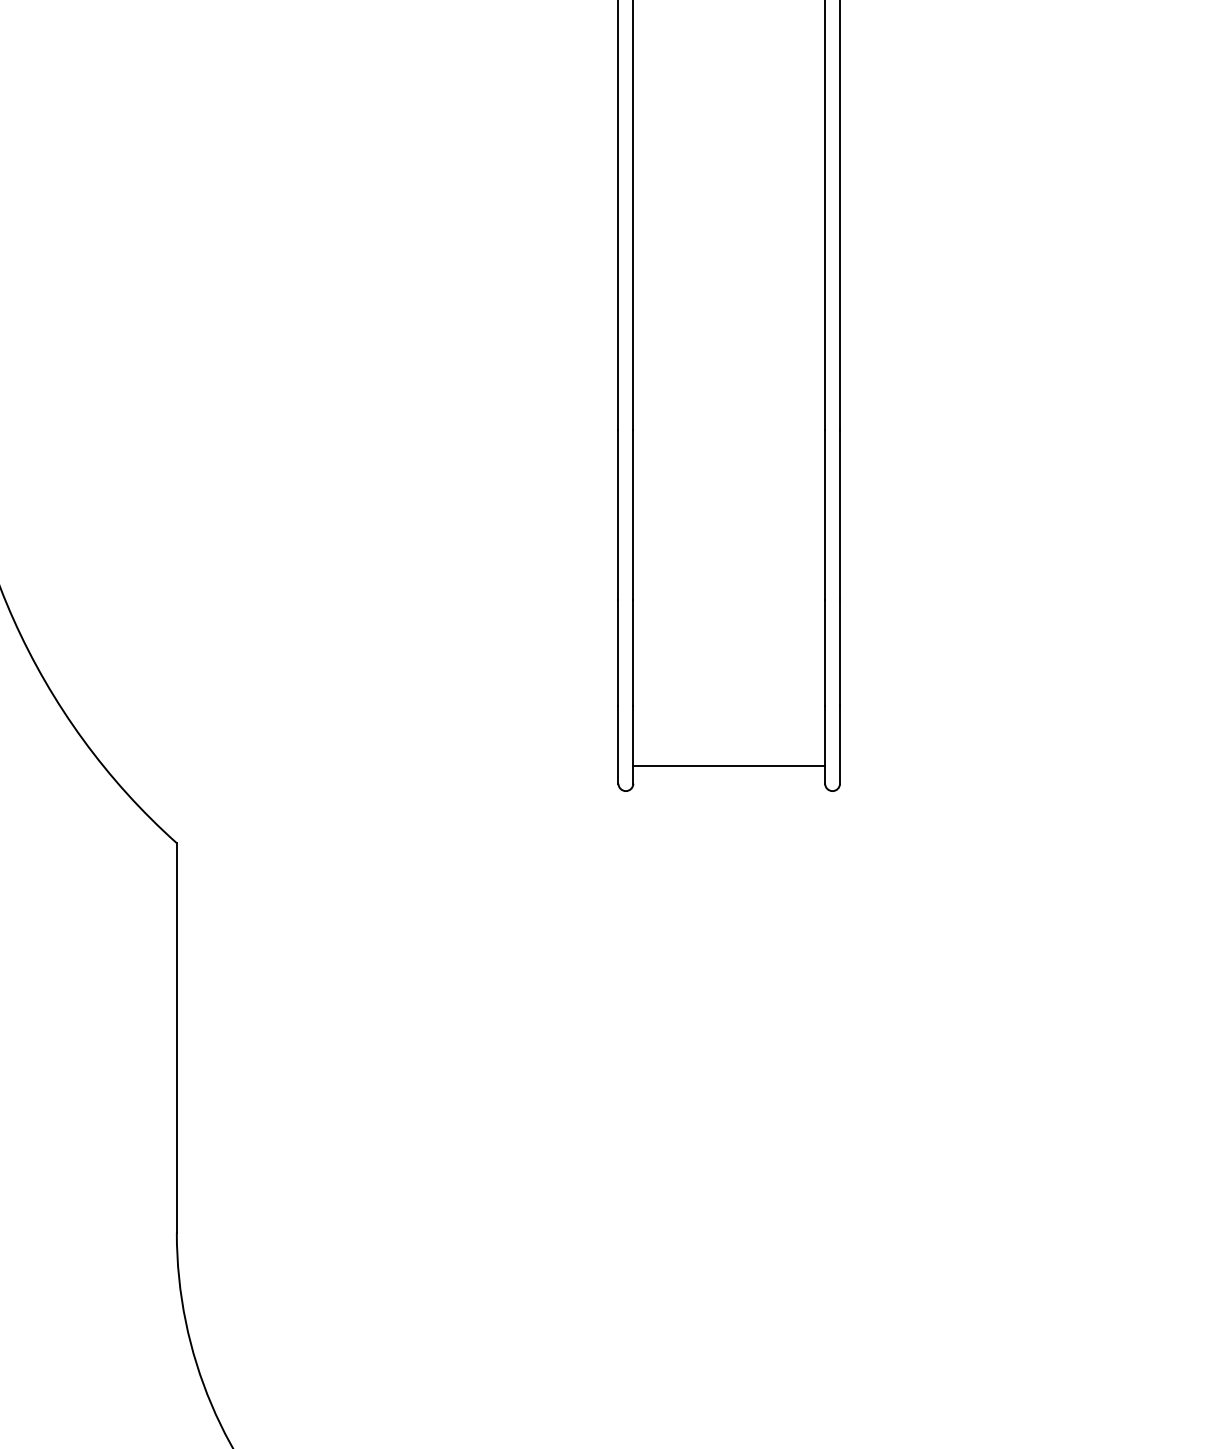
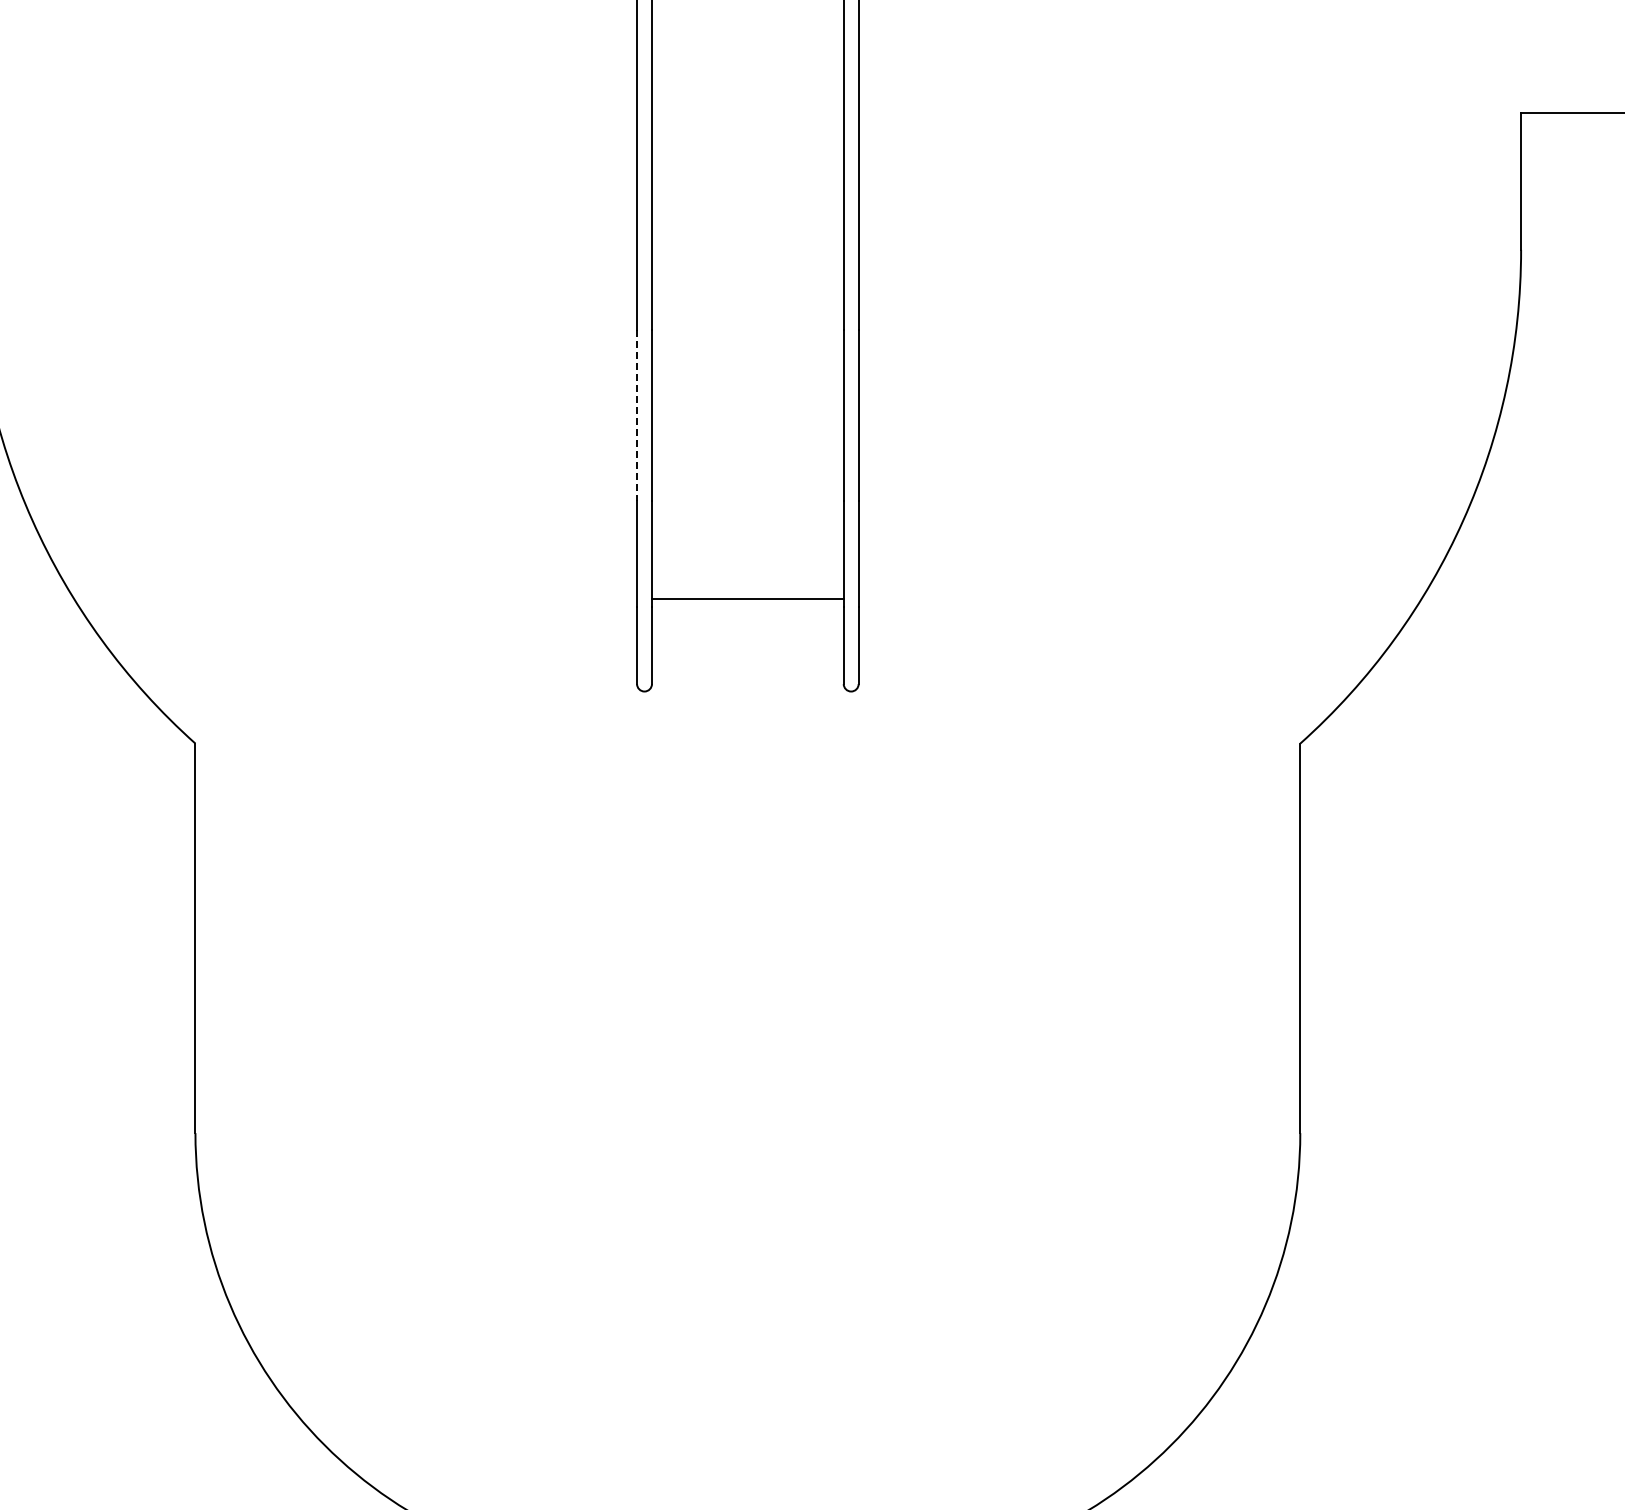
line: (618, 515) -> (637, 415), solid -> dashed
line: (728, 766) -> (747, 599), moved

